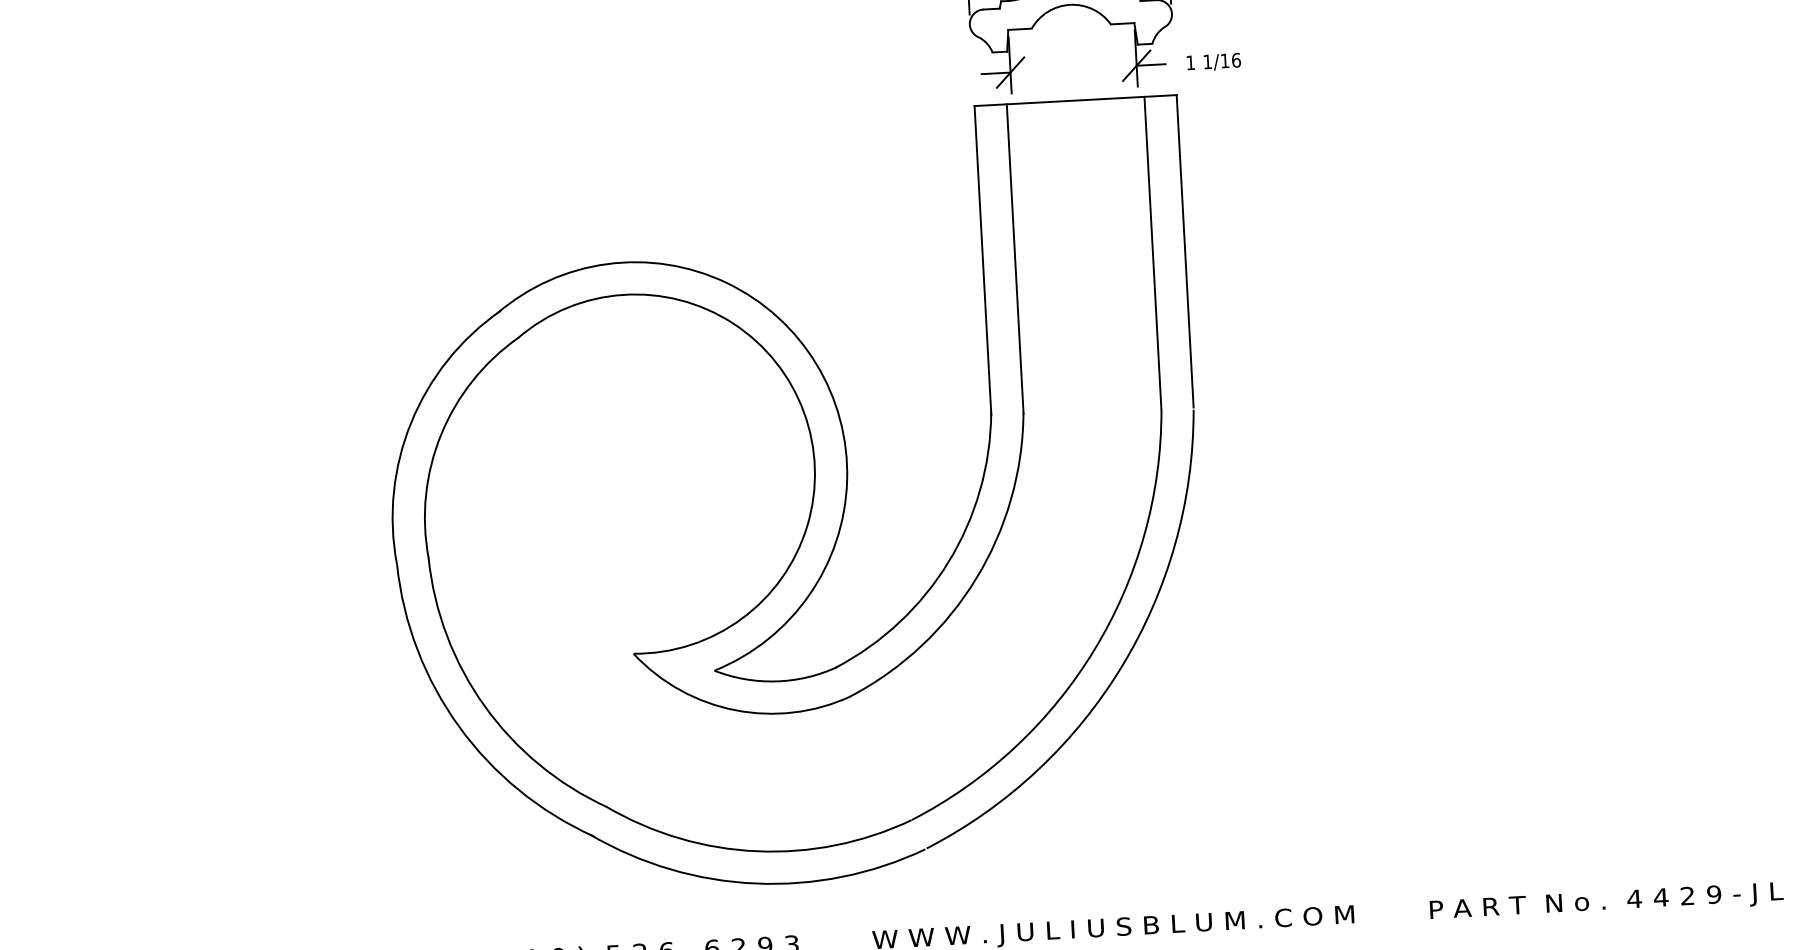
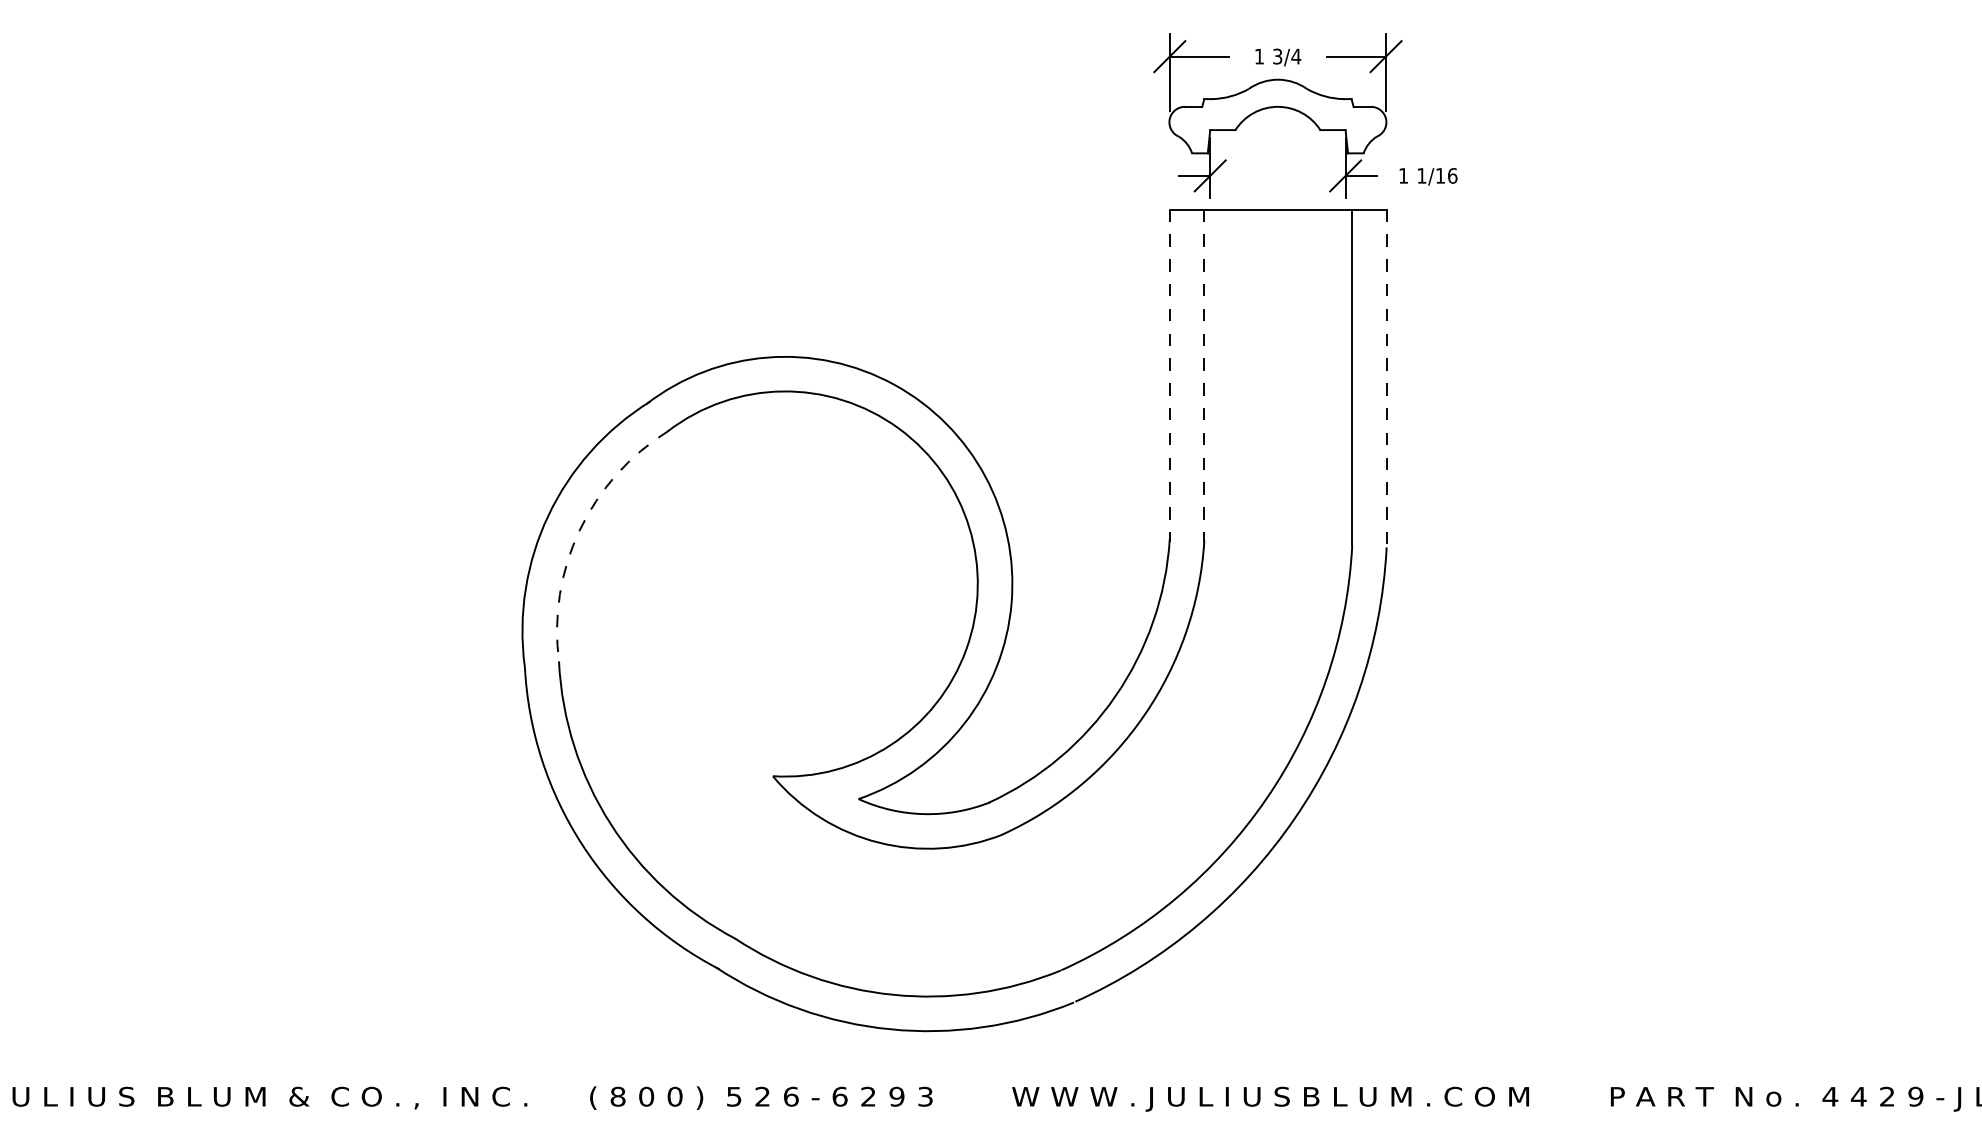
line: (1184, 251) -> (1386, 377), solid -> dashed
line: (1015, 258) -> (1204, 375), solid -> dashed
line: (982, 260) -> (1169, 375), solid -> dashed
arc: (441, 434) -> (579, 530), solid -> dashed

